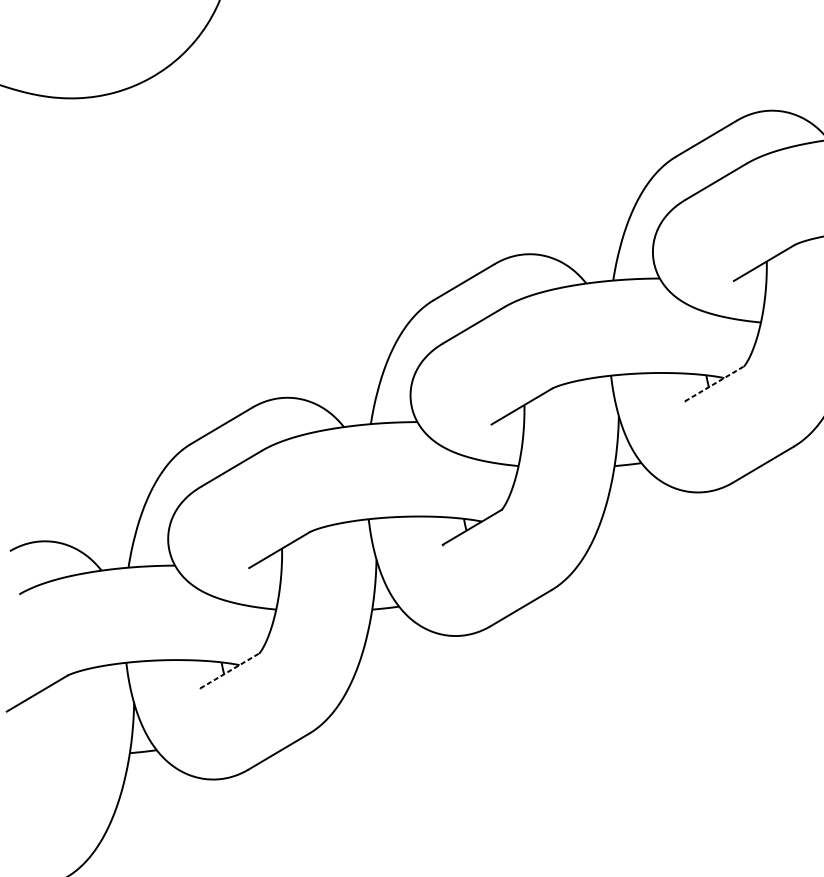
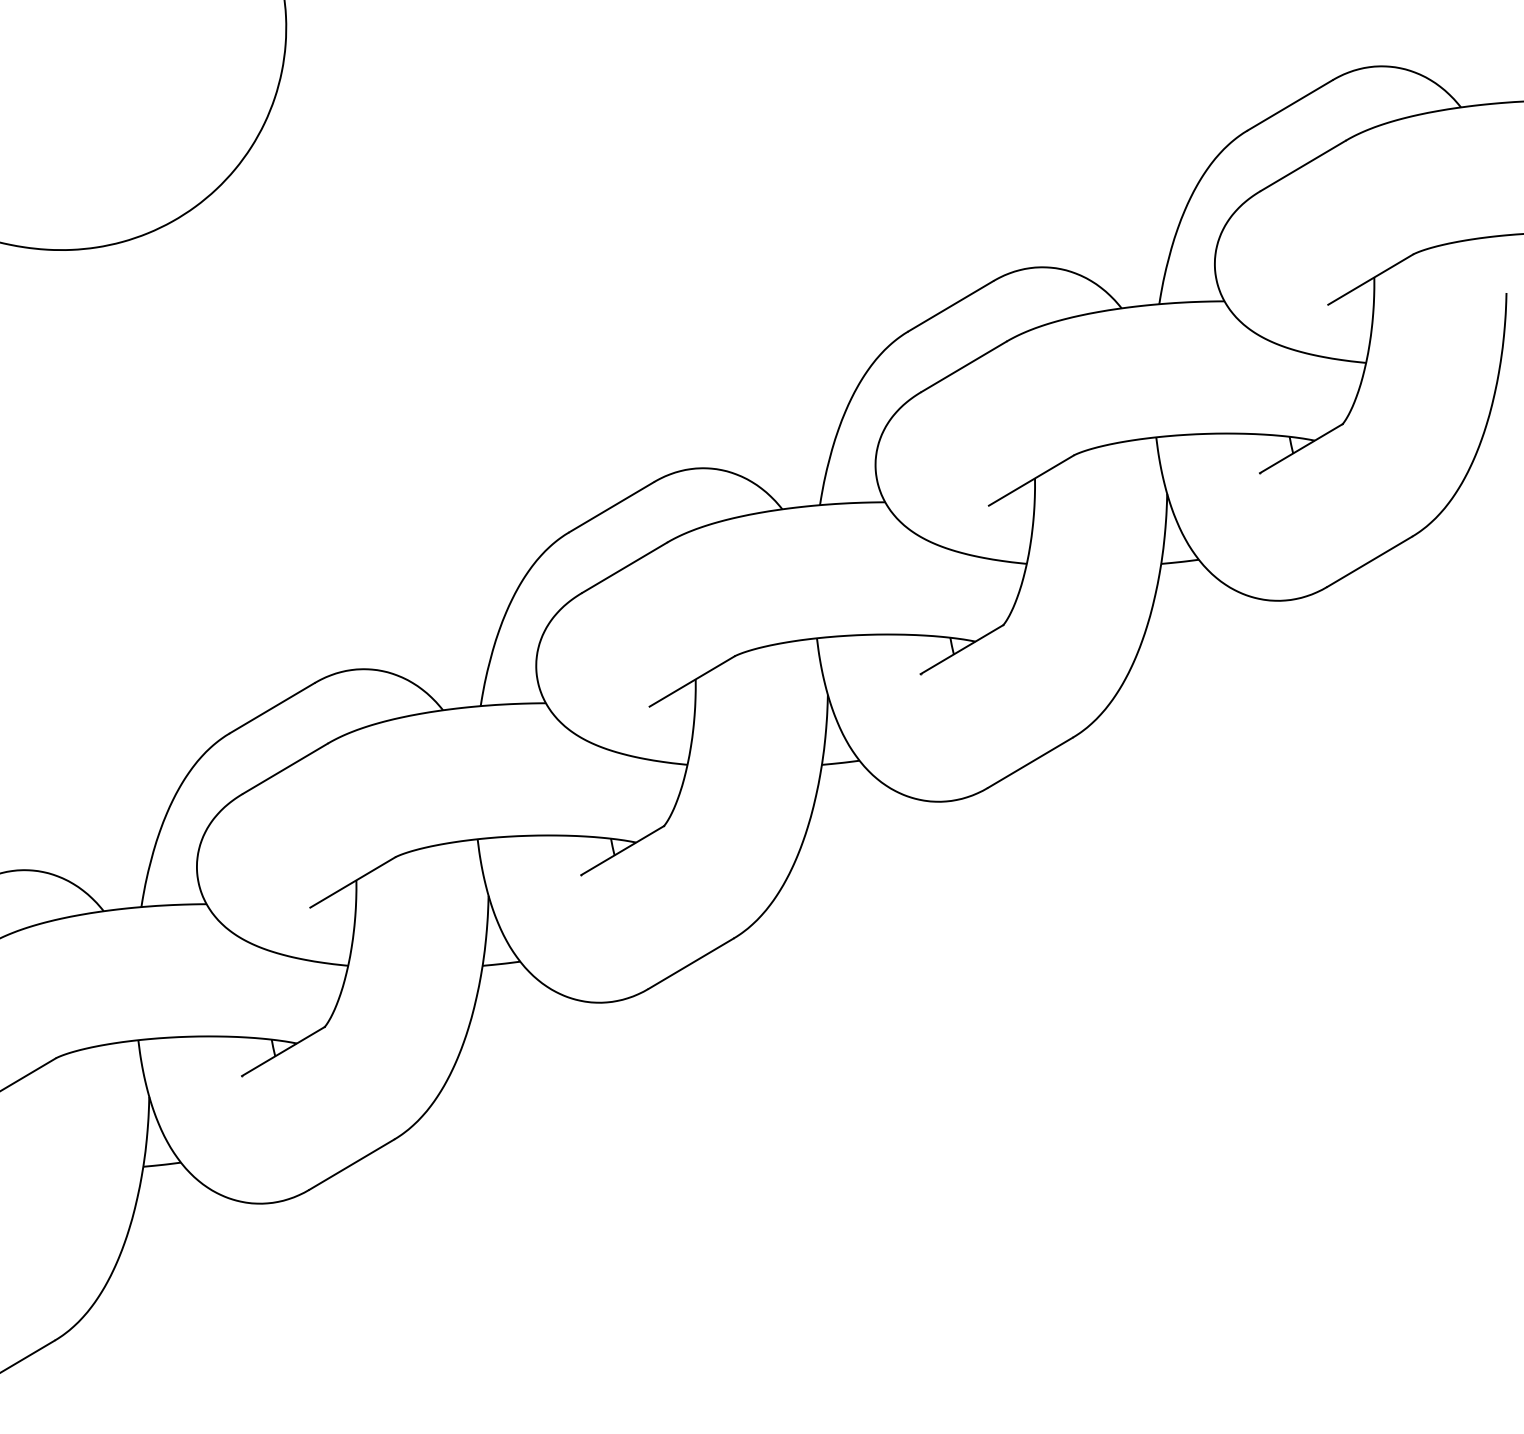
line: (715, 383) -> (962, 649), dashed -> solid
line: (230, 670) -> (283, 1051), dashed -> solid

